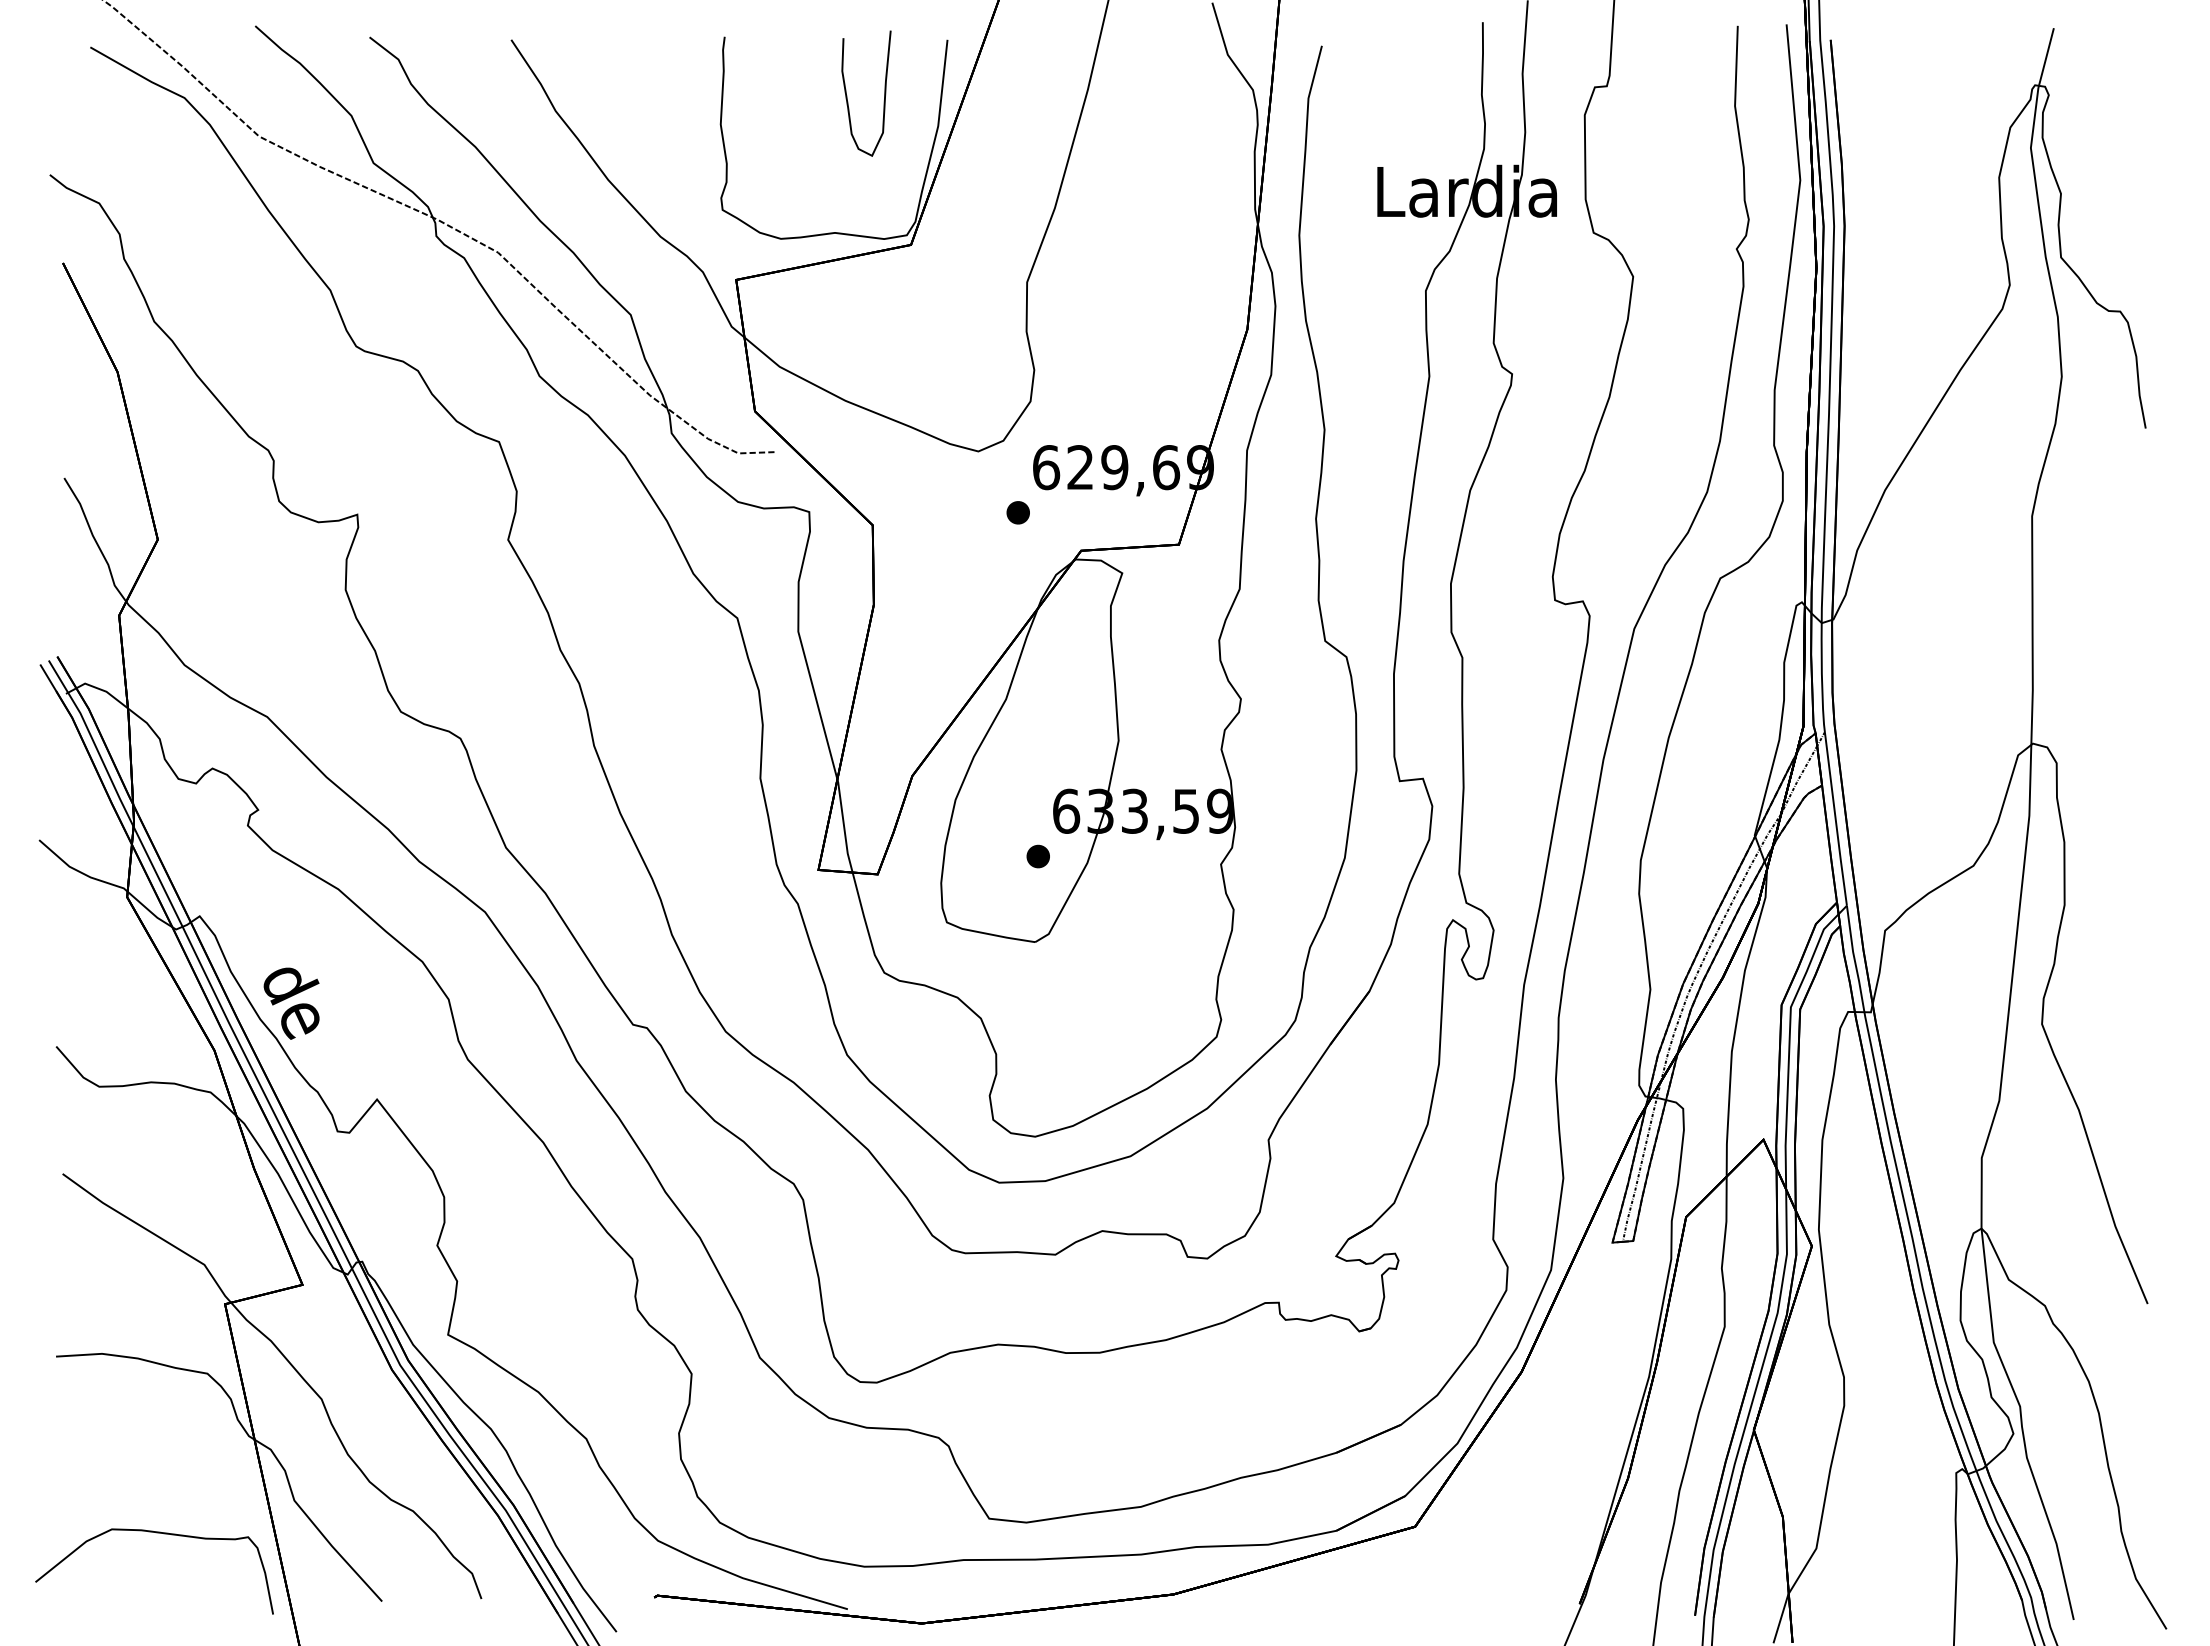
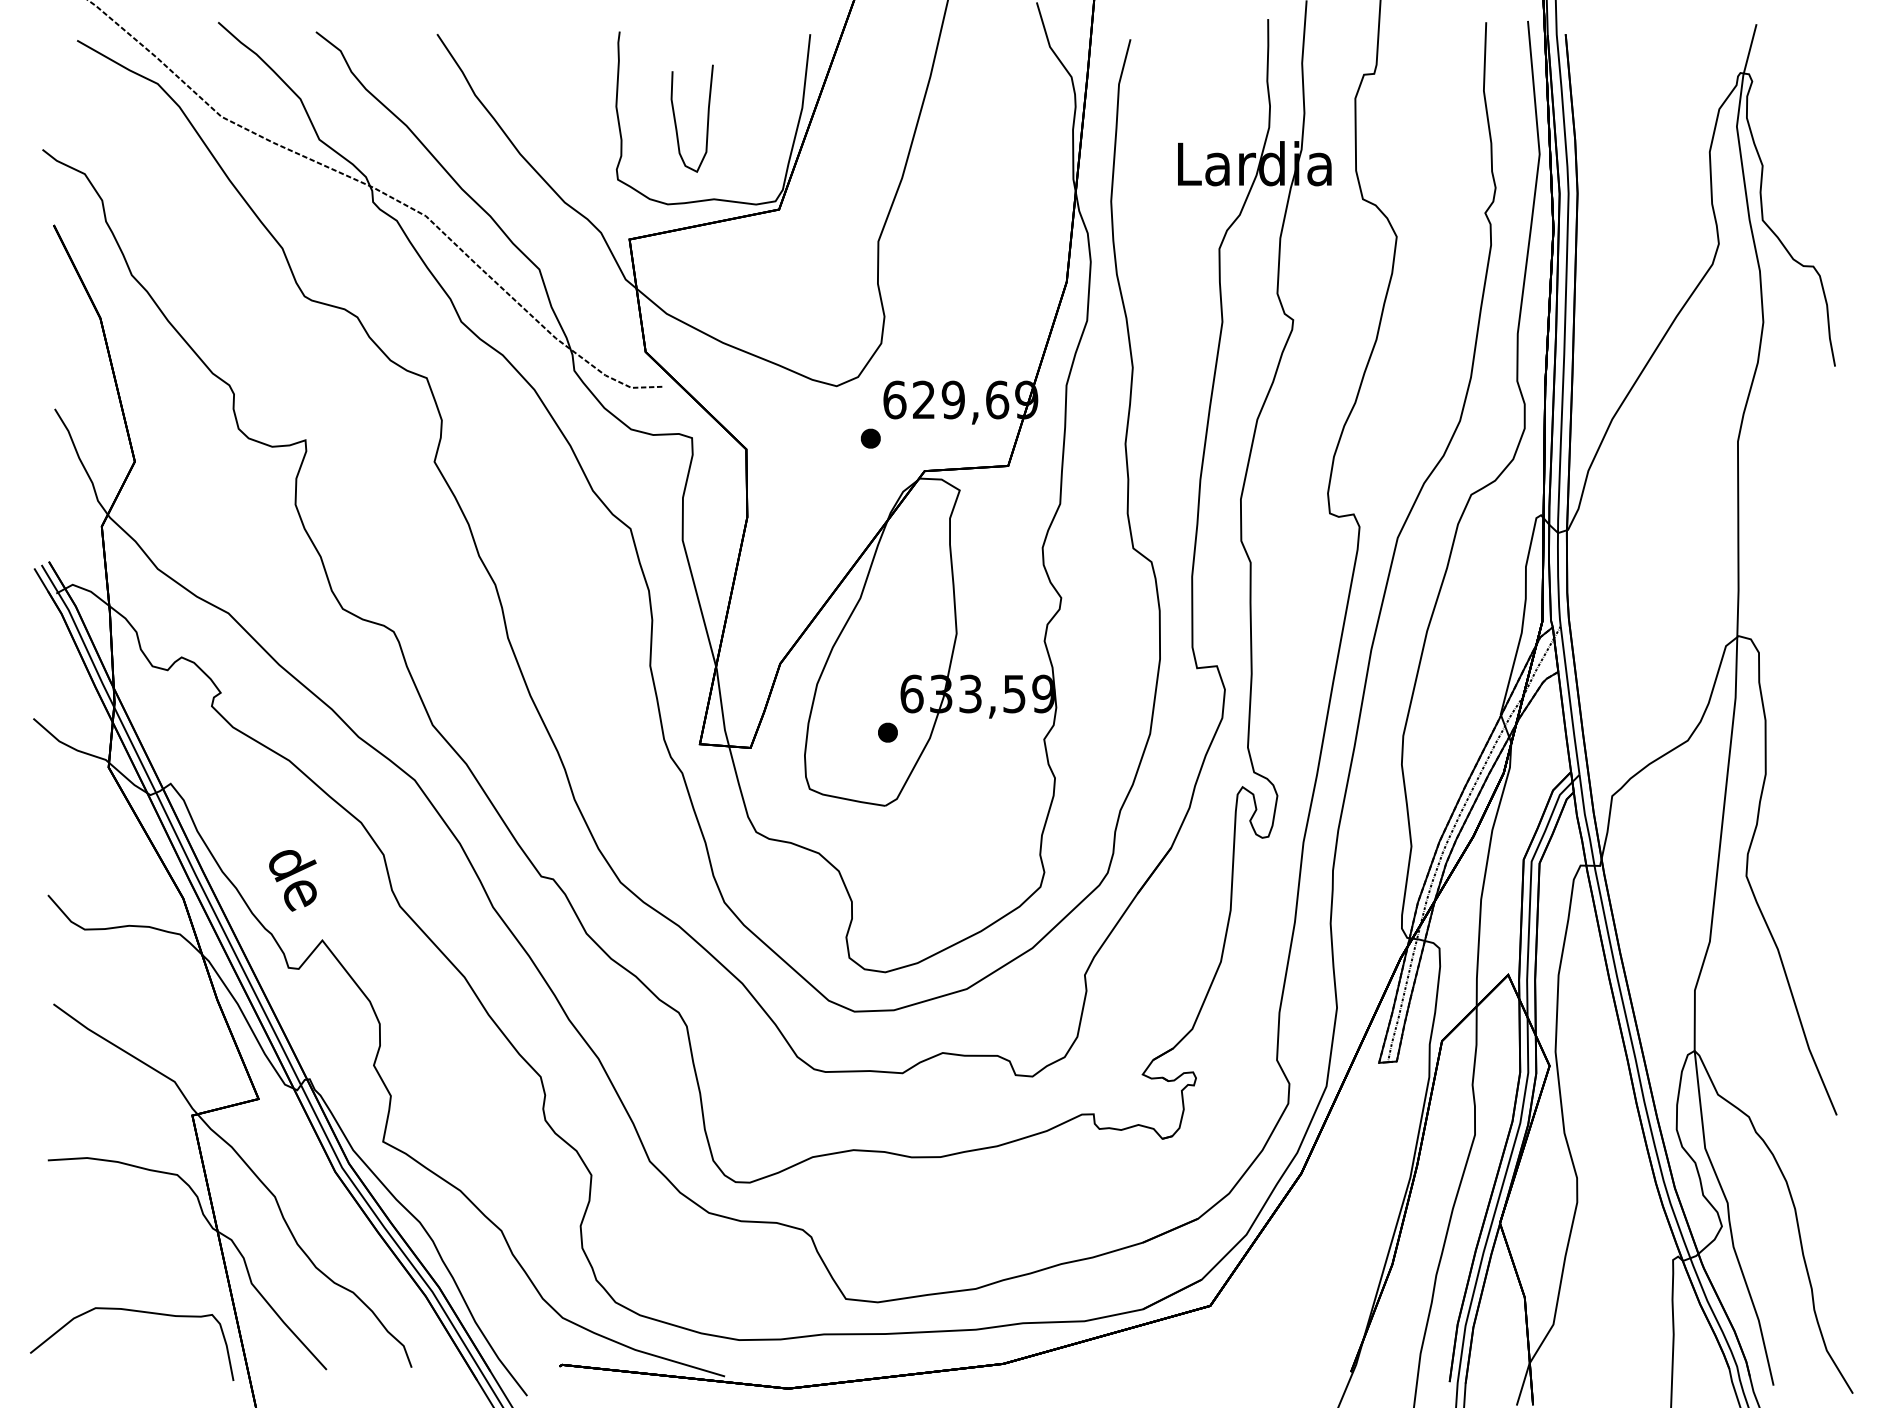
part: (884, 93) -> (707, 118), moved
text: (291, 1003) -> (292, 880), moved

